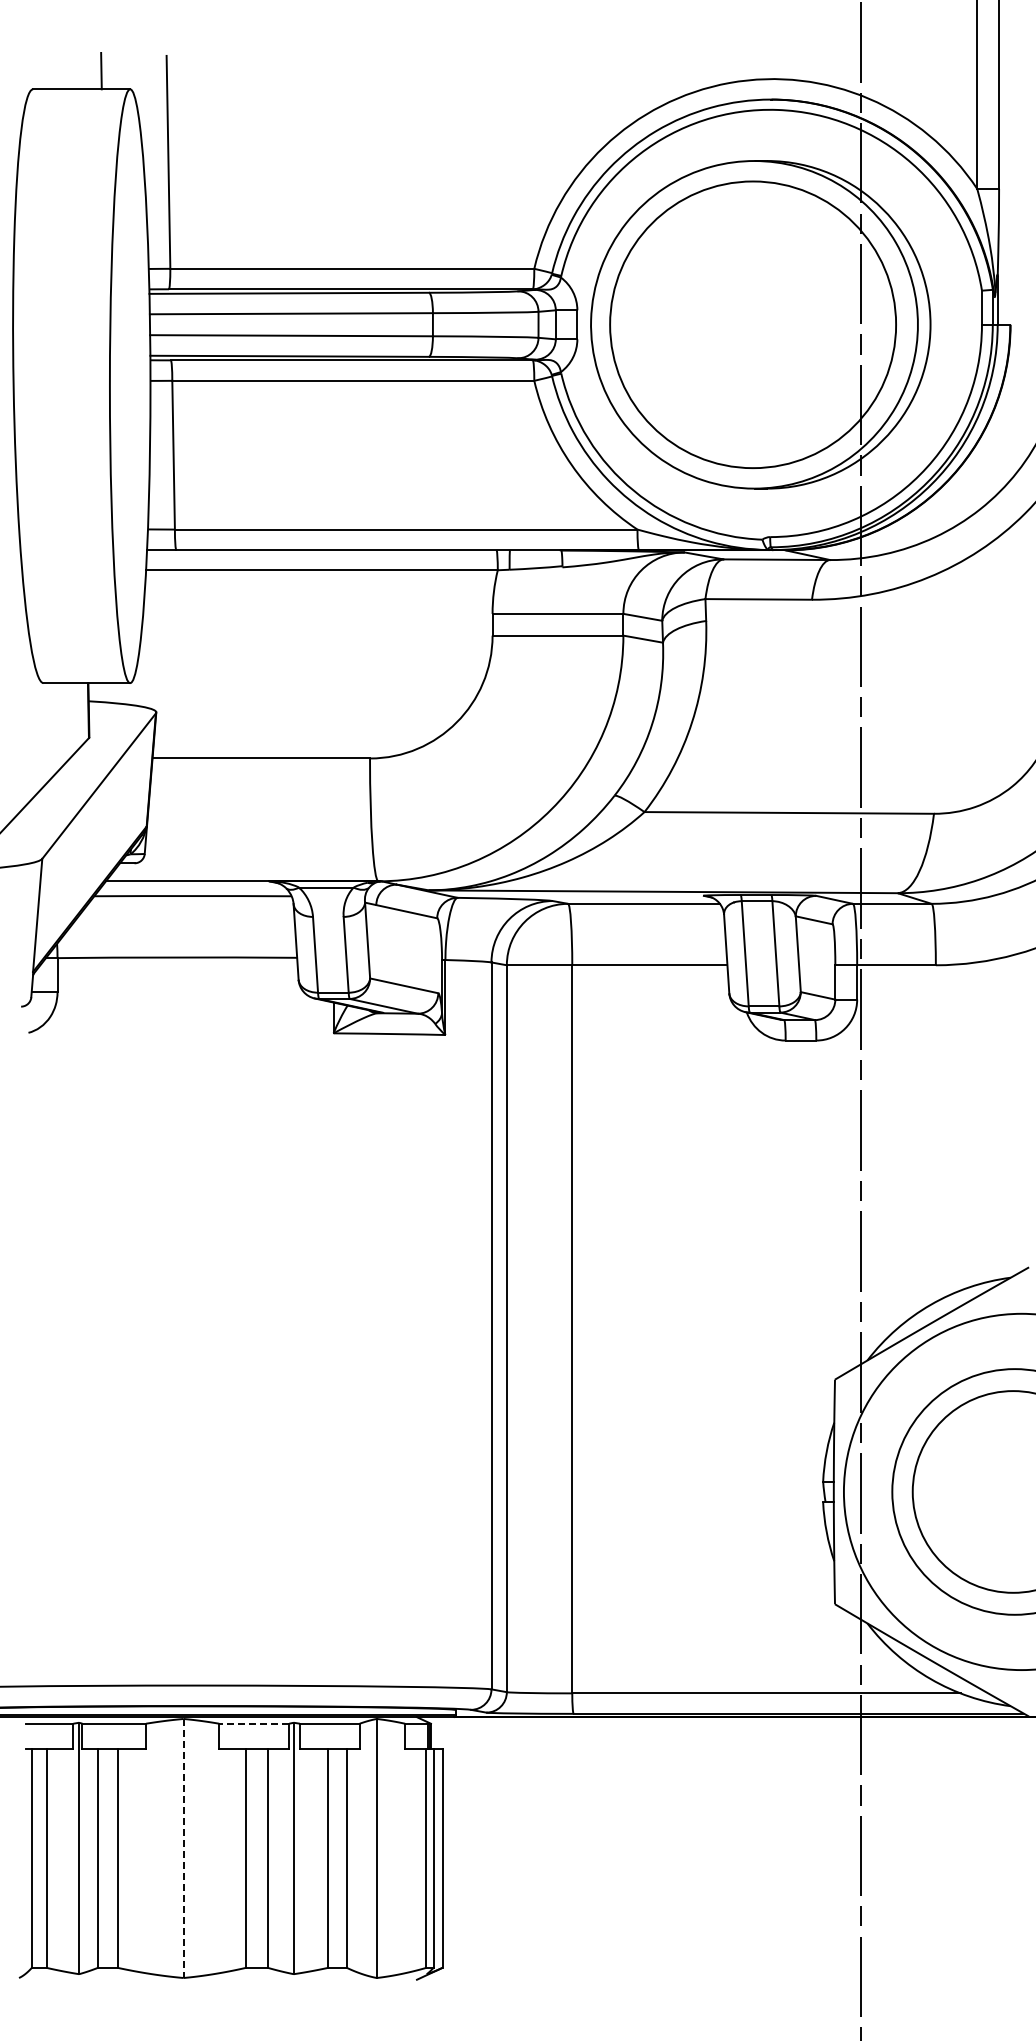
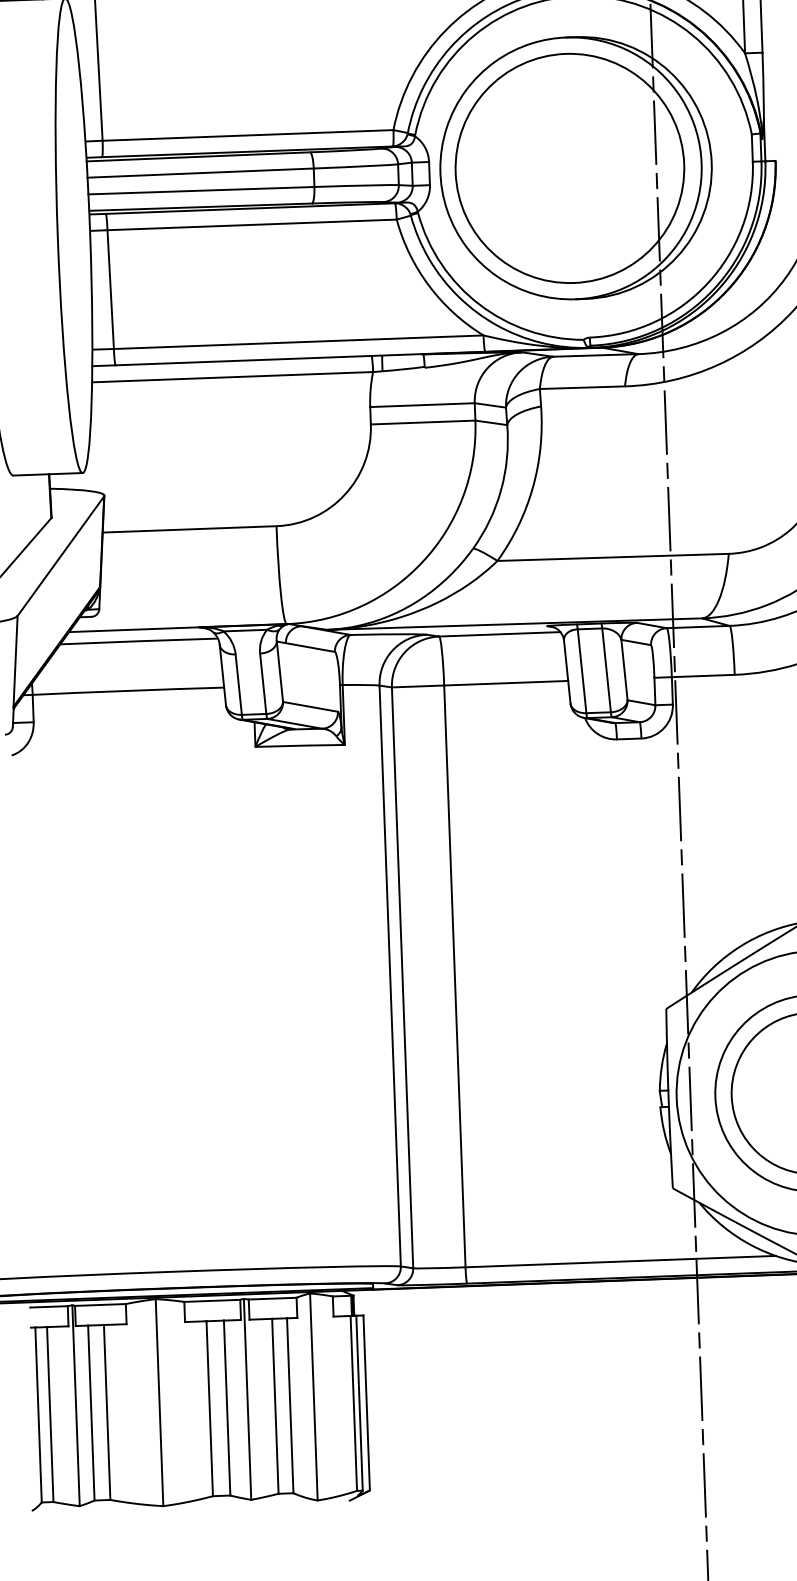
line: (253, 1723) -> (211, 1300), dashed -> solid
line: (183, 1848) -> (159, 1402), dashed -> solid

